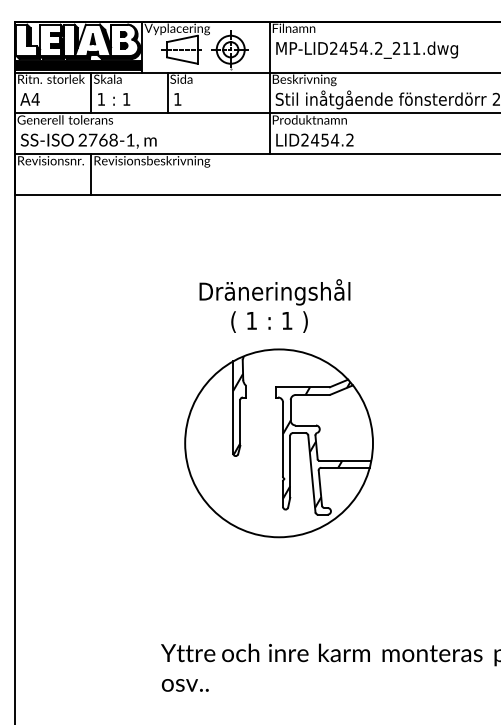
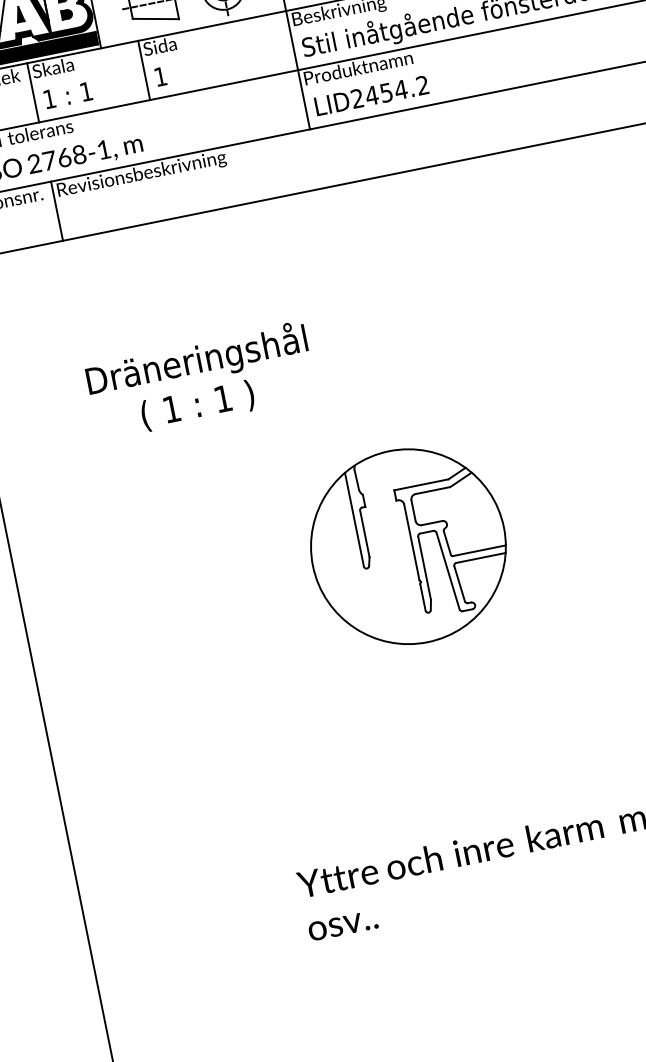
text: (274, 305) -> (200, 380), moved
part: (278, 443) -> (407, 547), size x0.7

